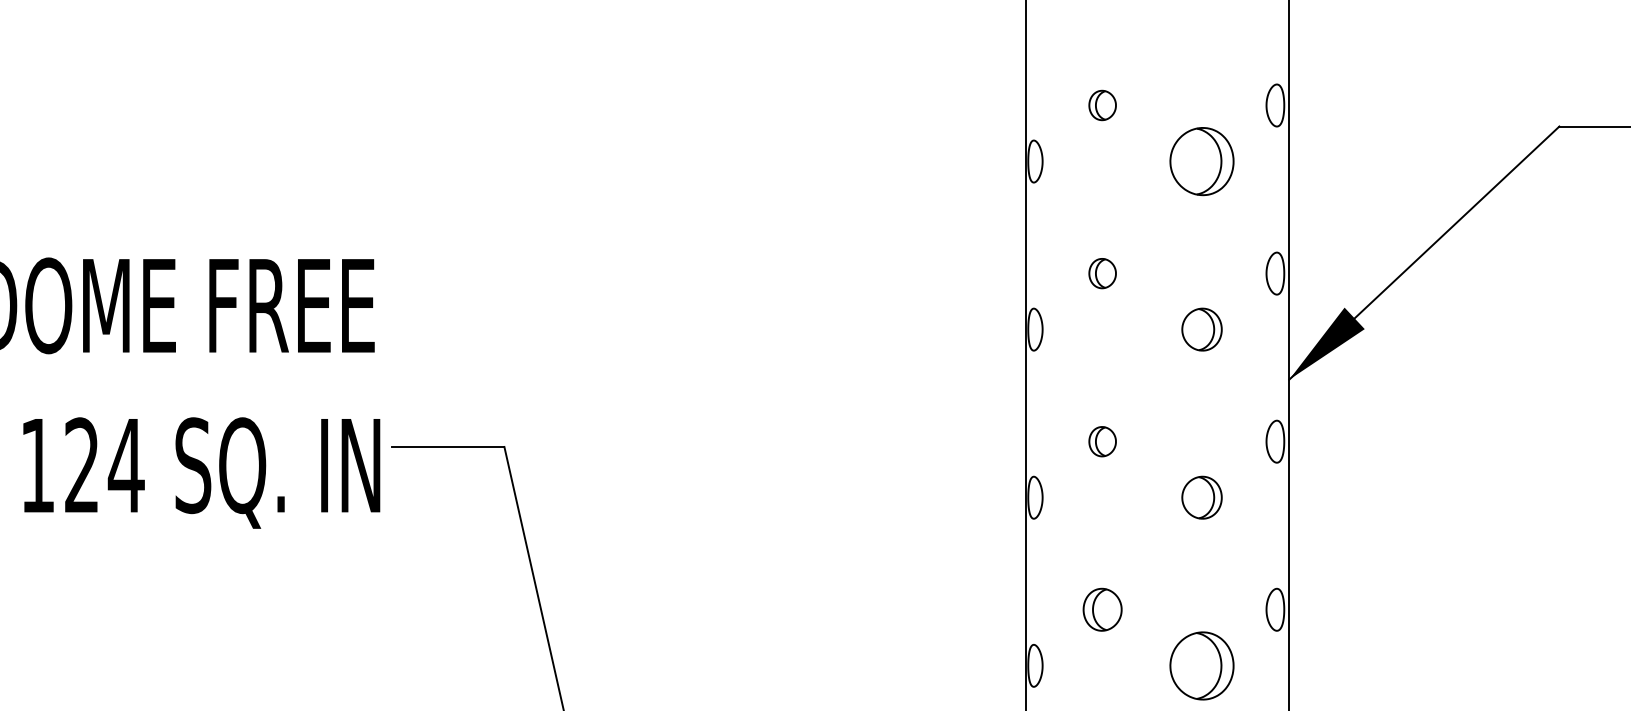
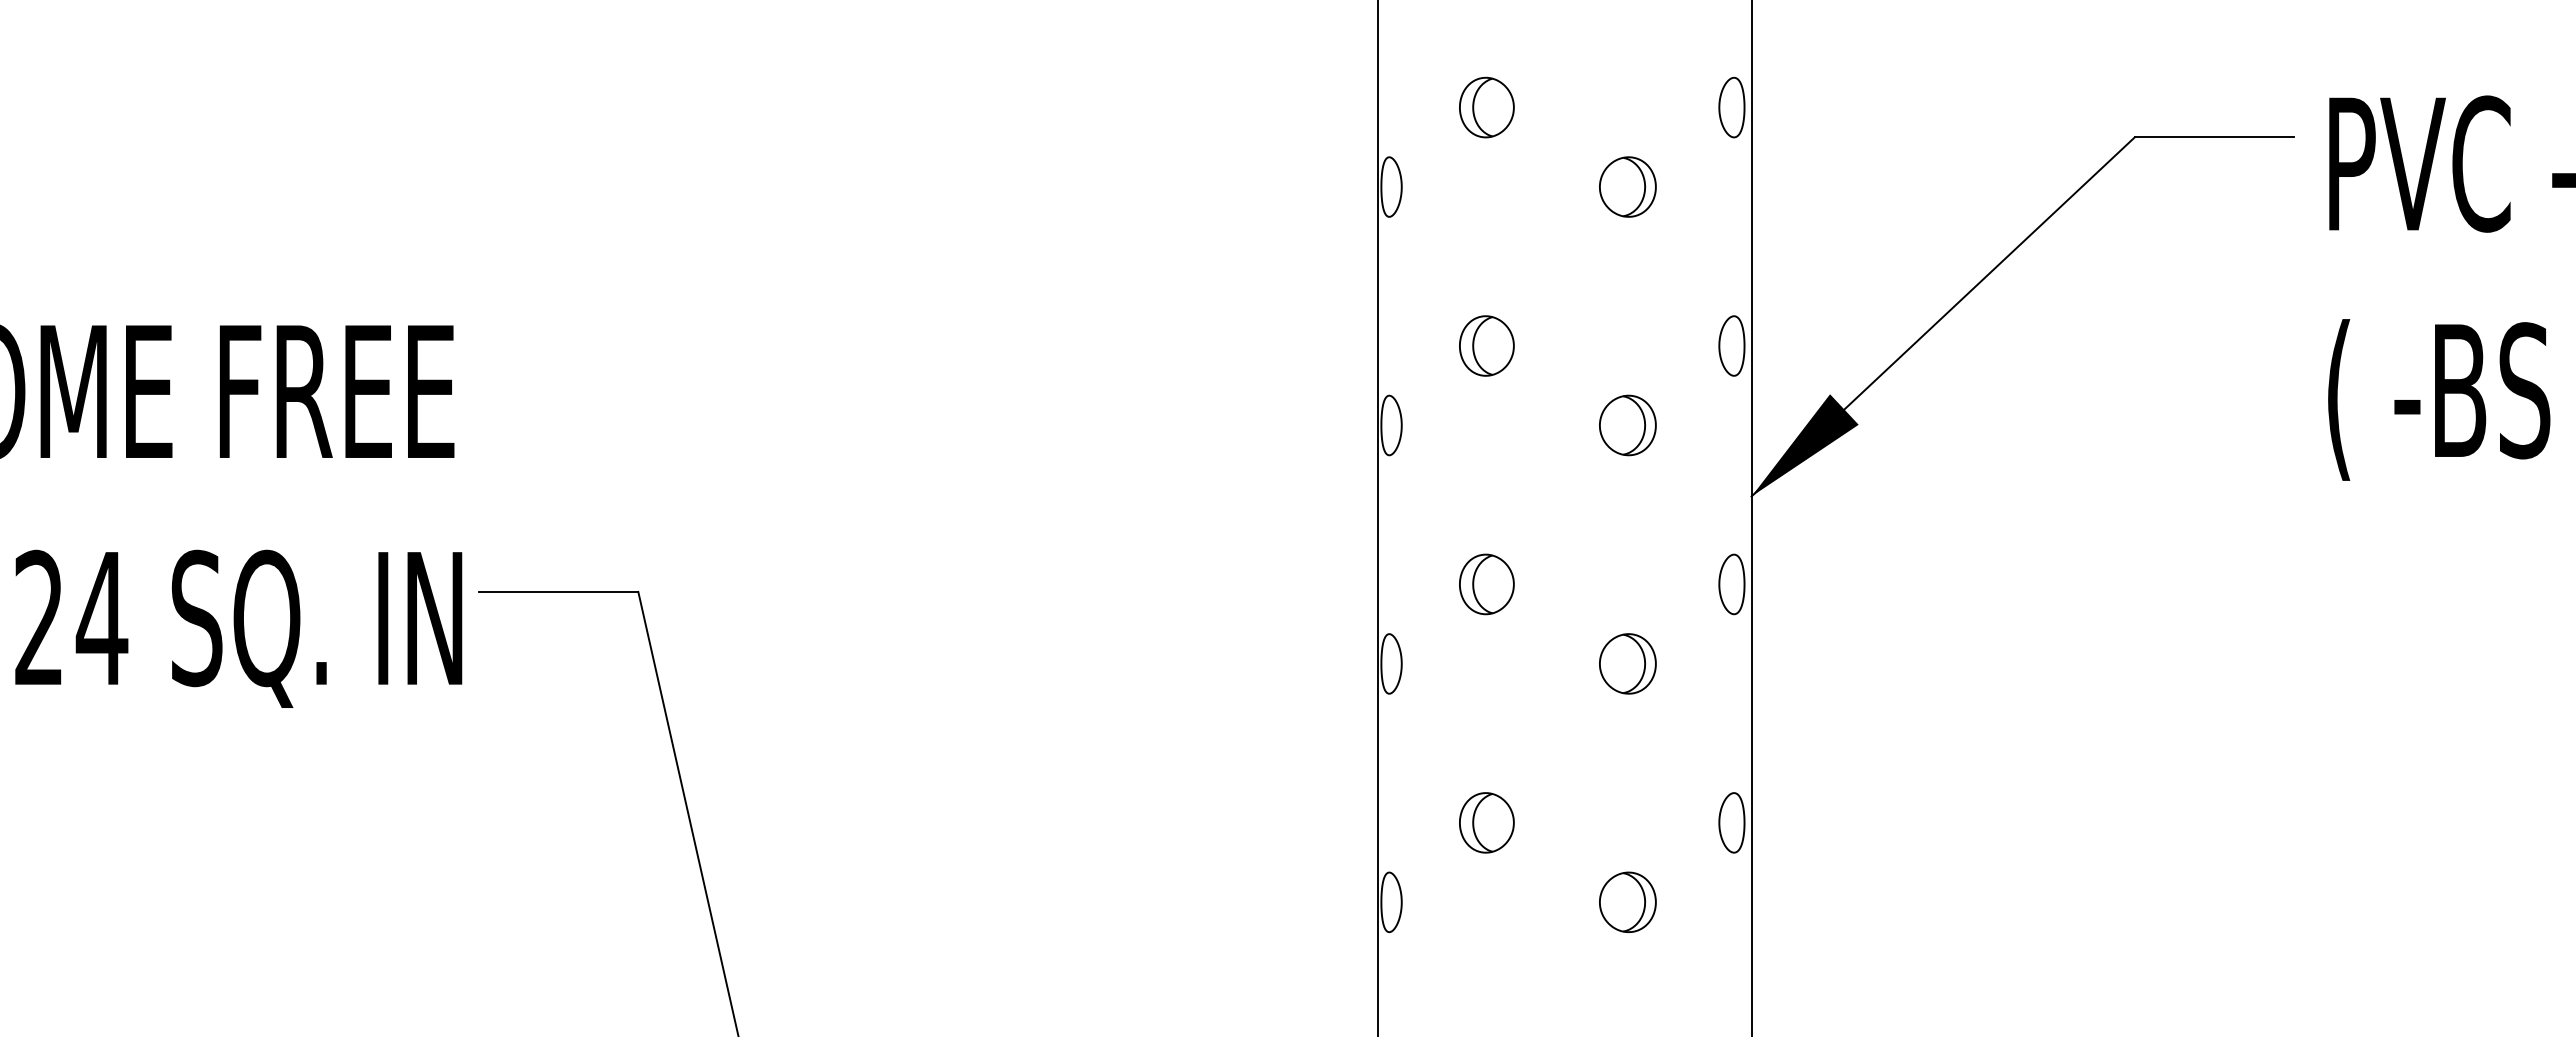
part: (1102, 105) -> (1486, 107), size x1.43
part: (1201, 161) -> (1627, 186), size x0.62
part: (1102, 273) -> (1486, 345), size x1.43
part: (1102, 441) -> (1486, 584), size x1.43
part: (1201, 665) -> (1627, 901), size x0.62

